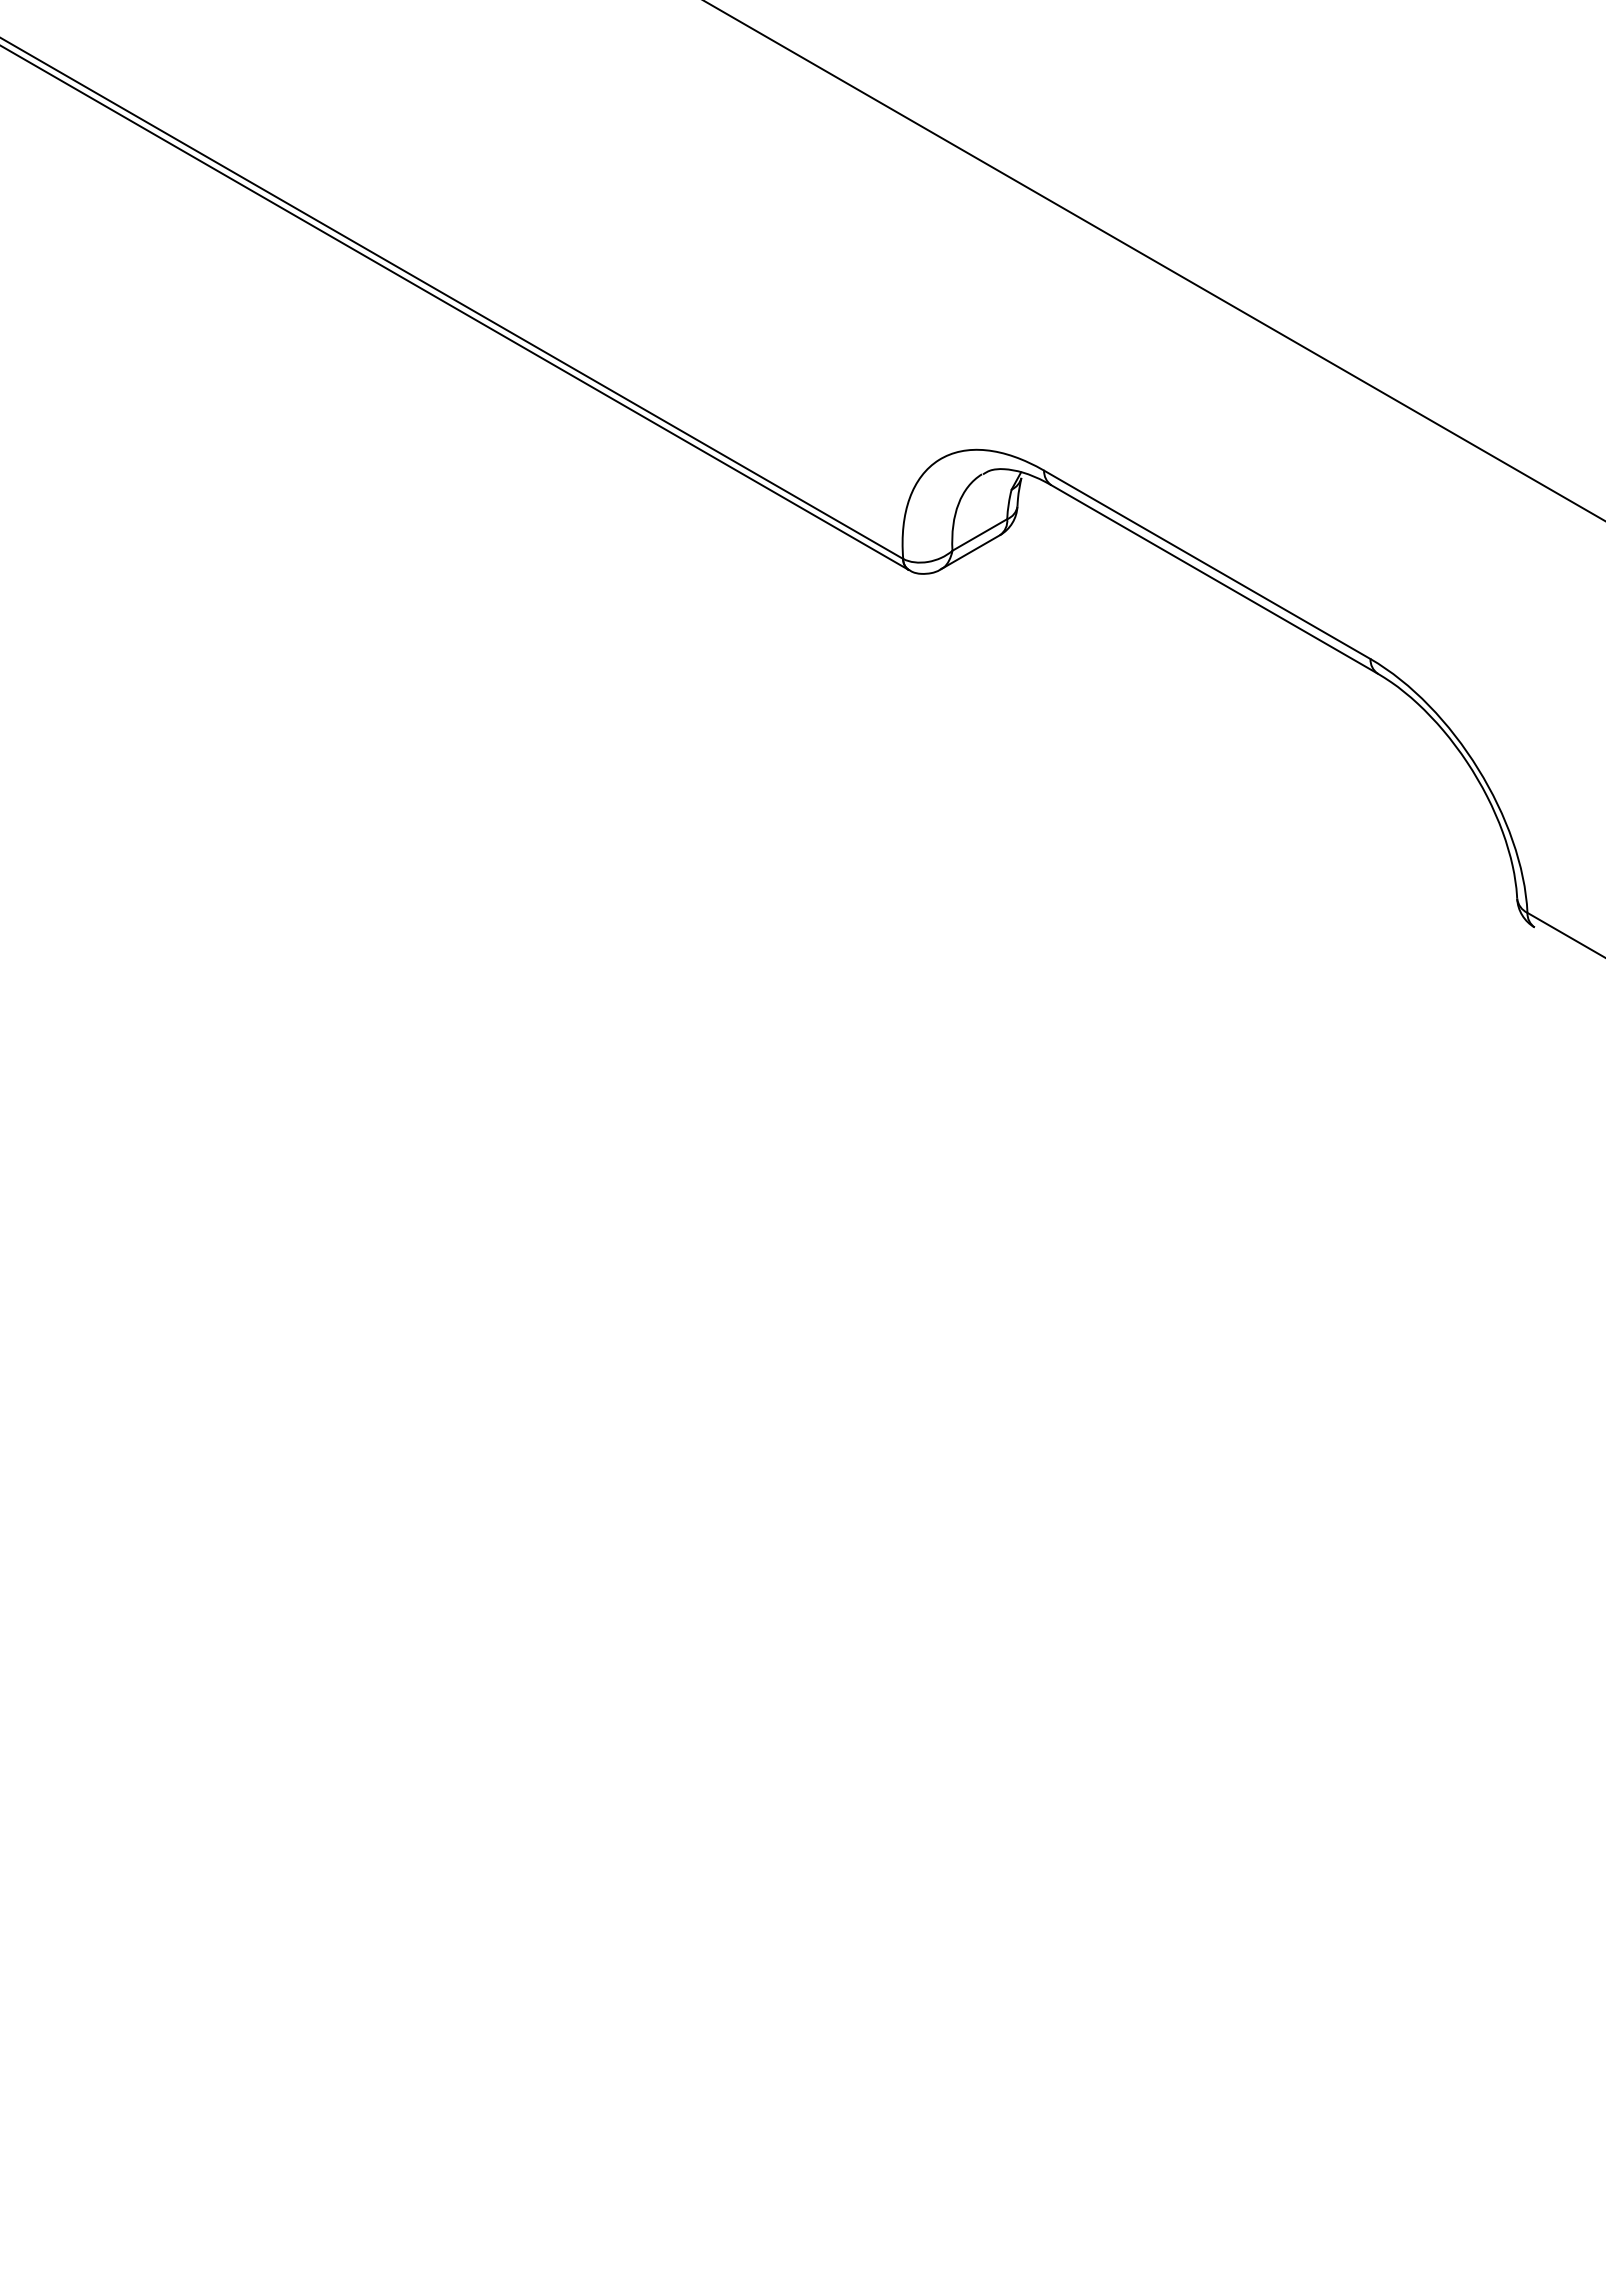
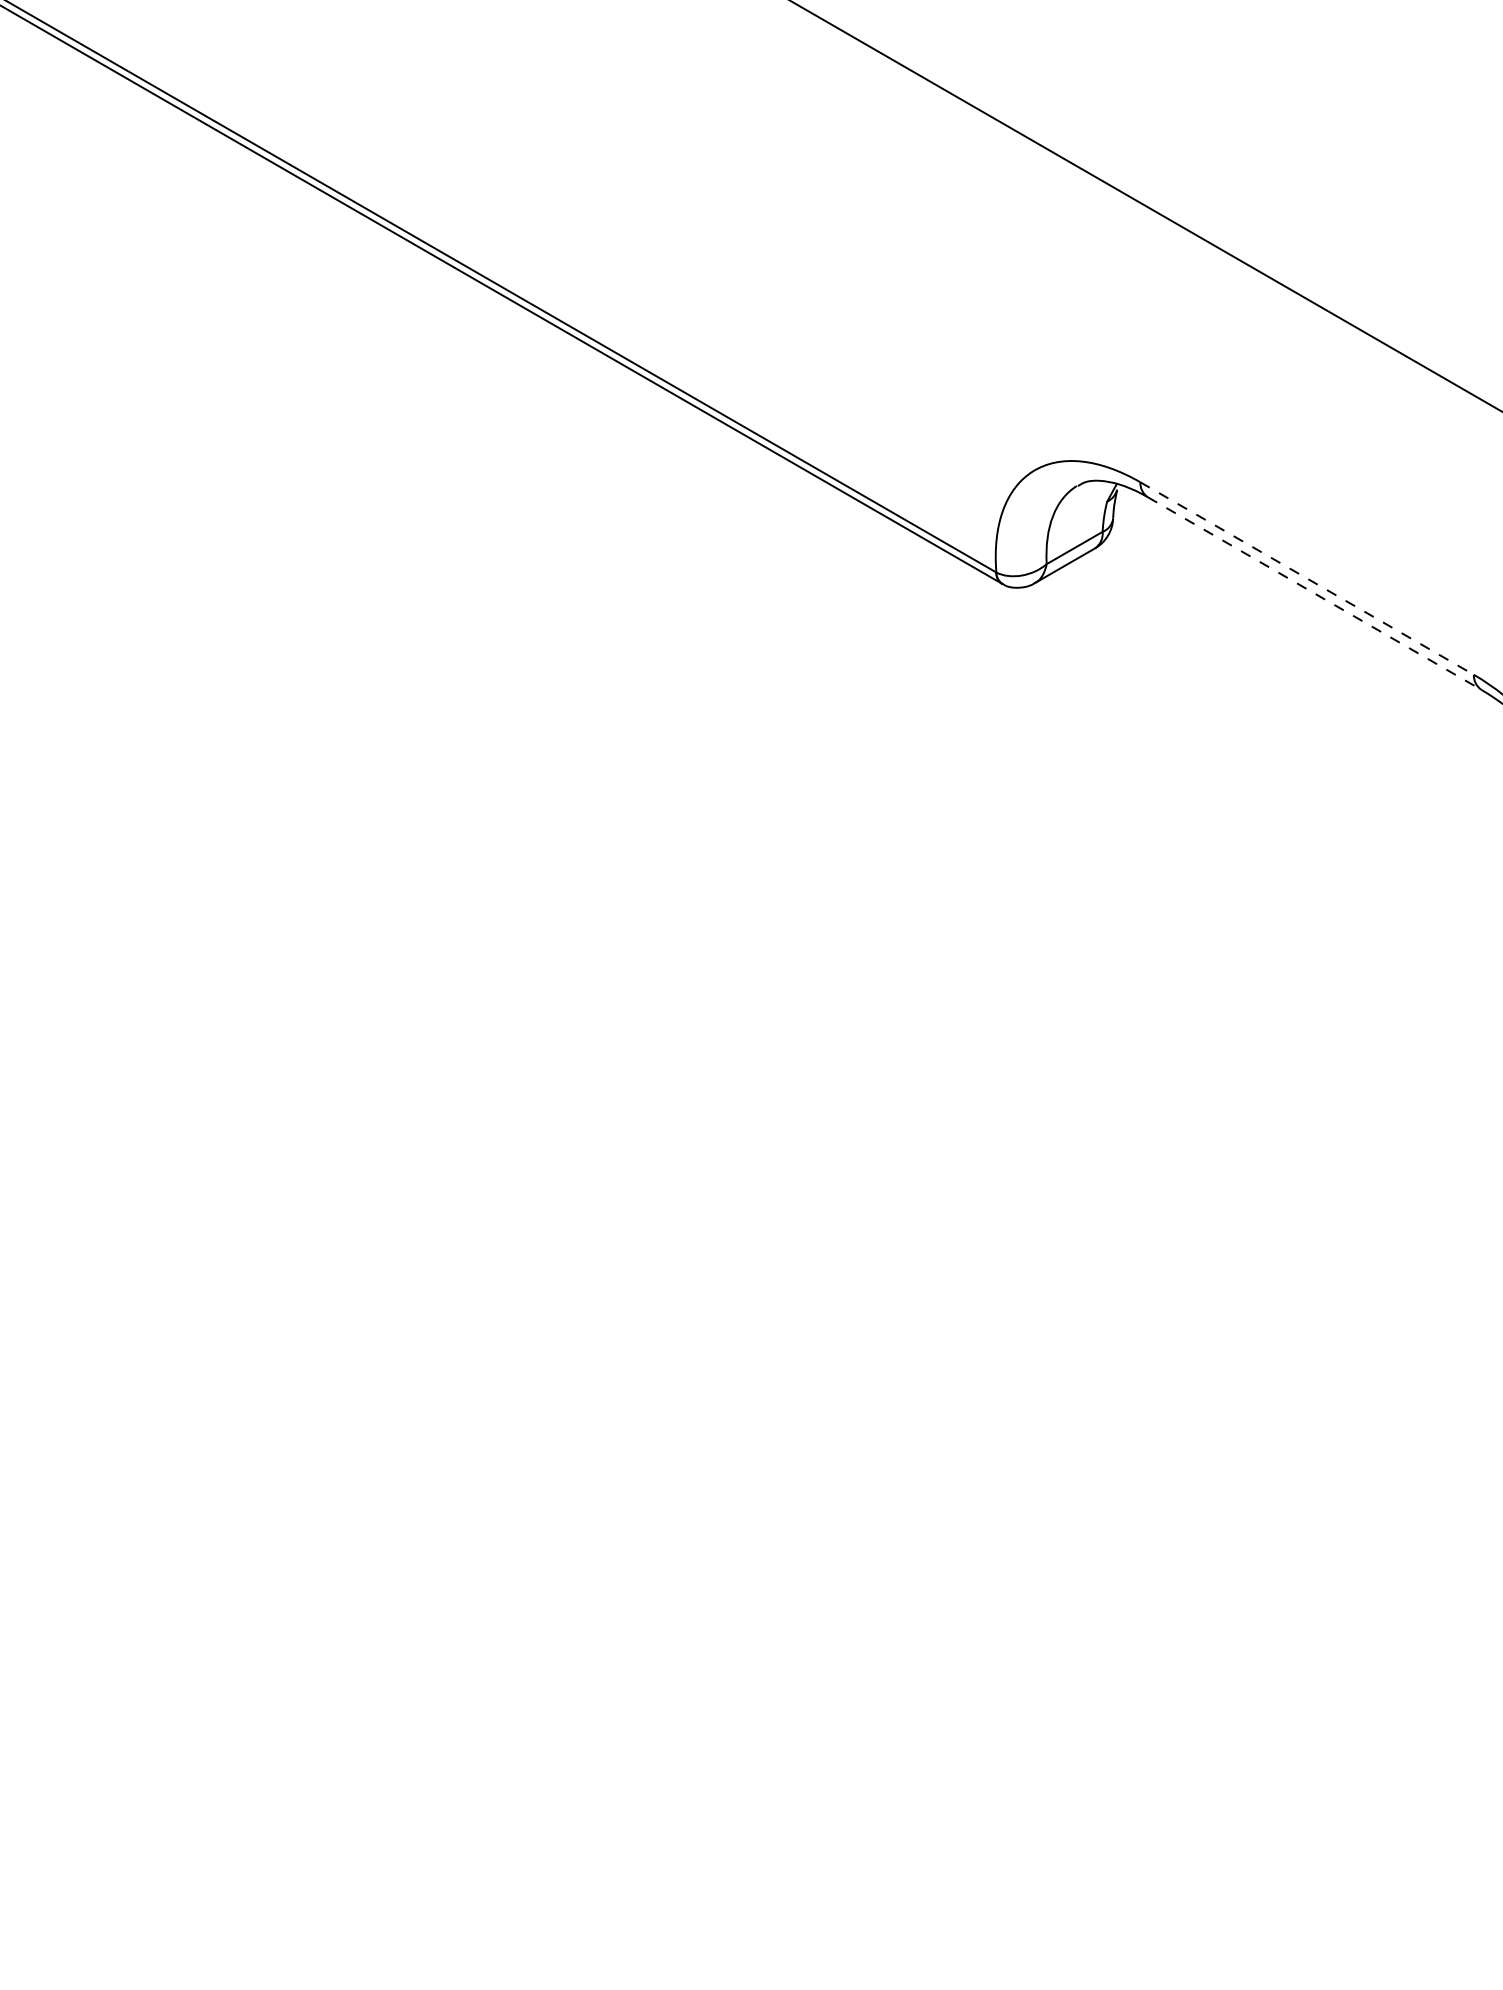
line: (1207, 565) -> (1307, 579), solid -> dashed
line: (1215, 579) -> (1315, 593), solid -> dashed

